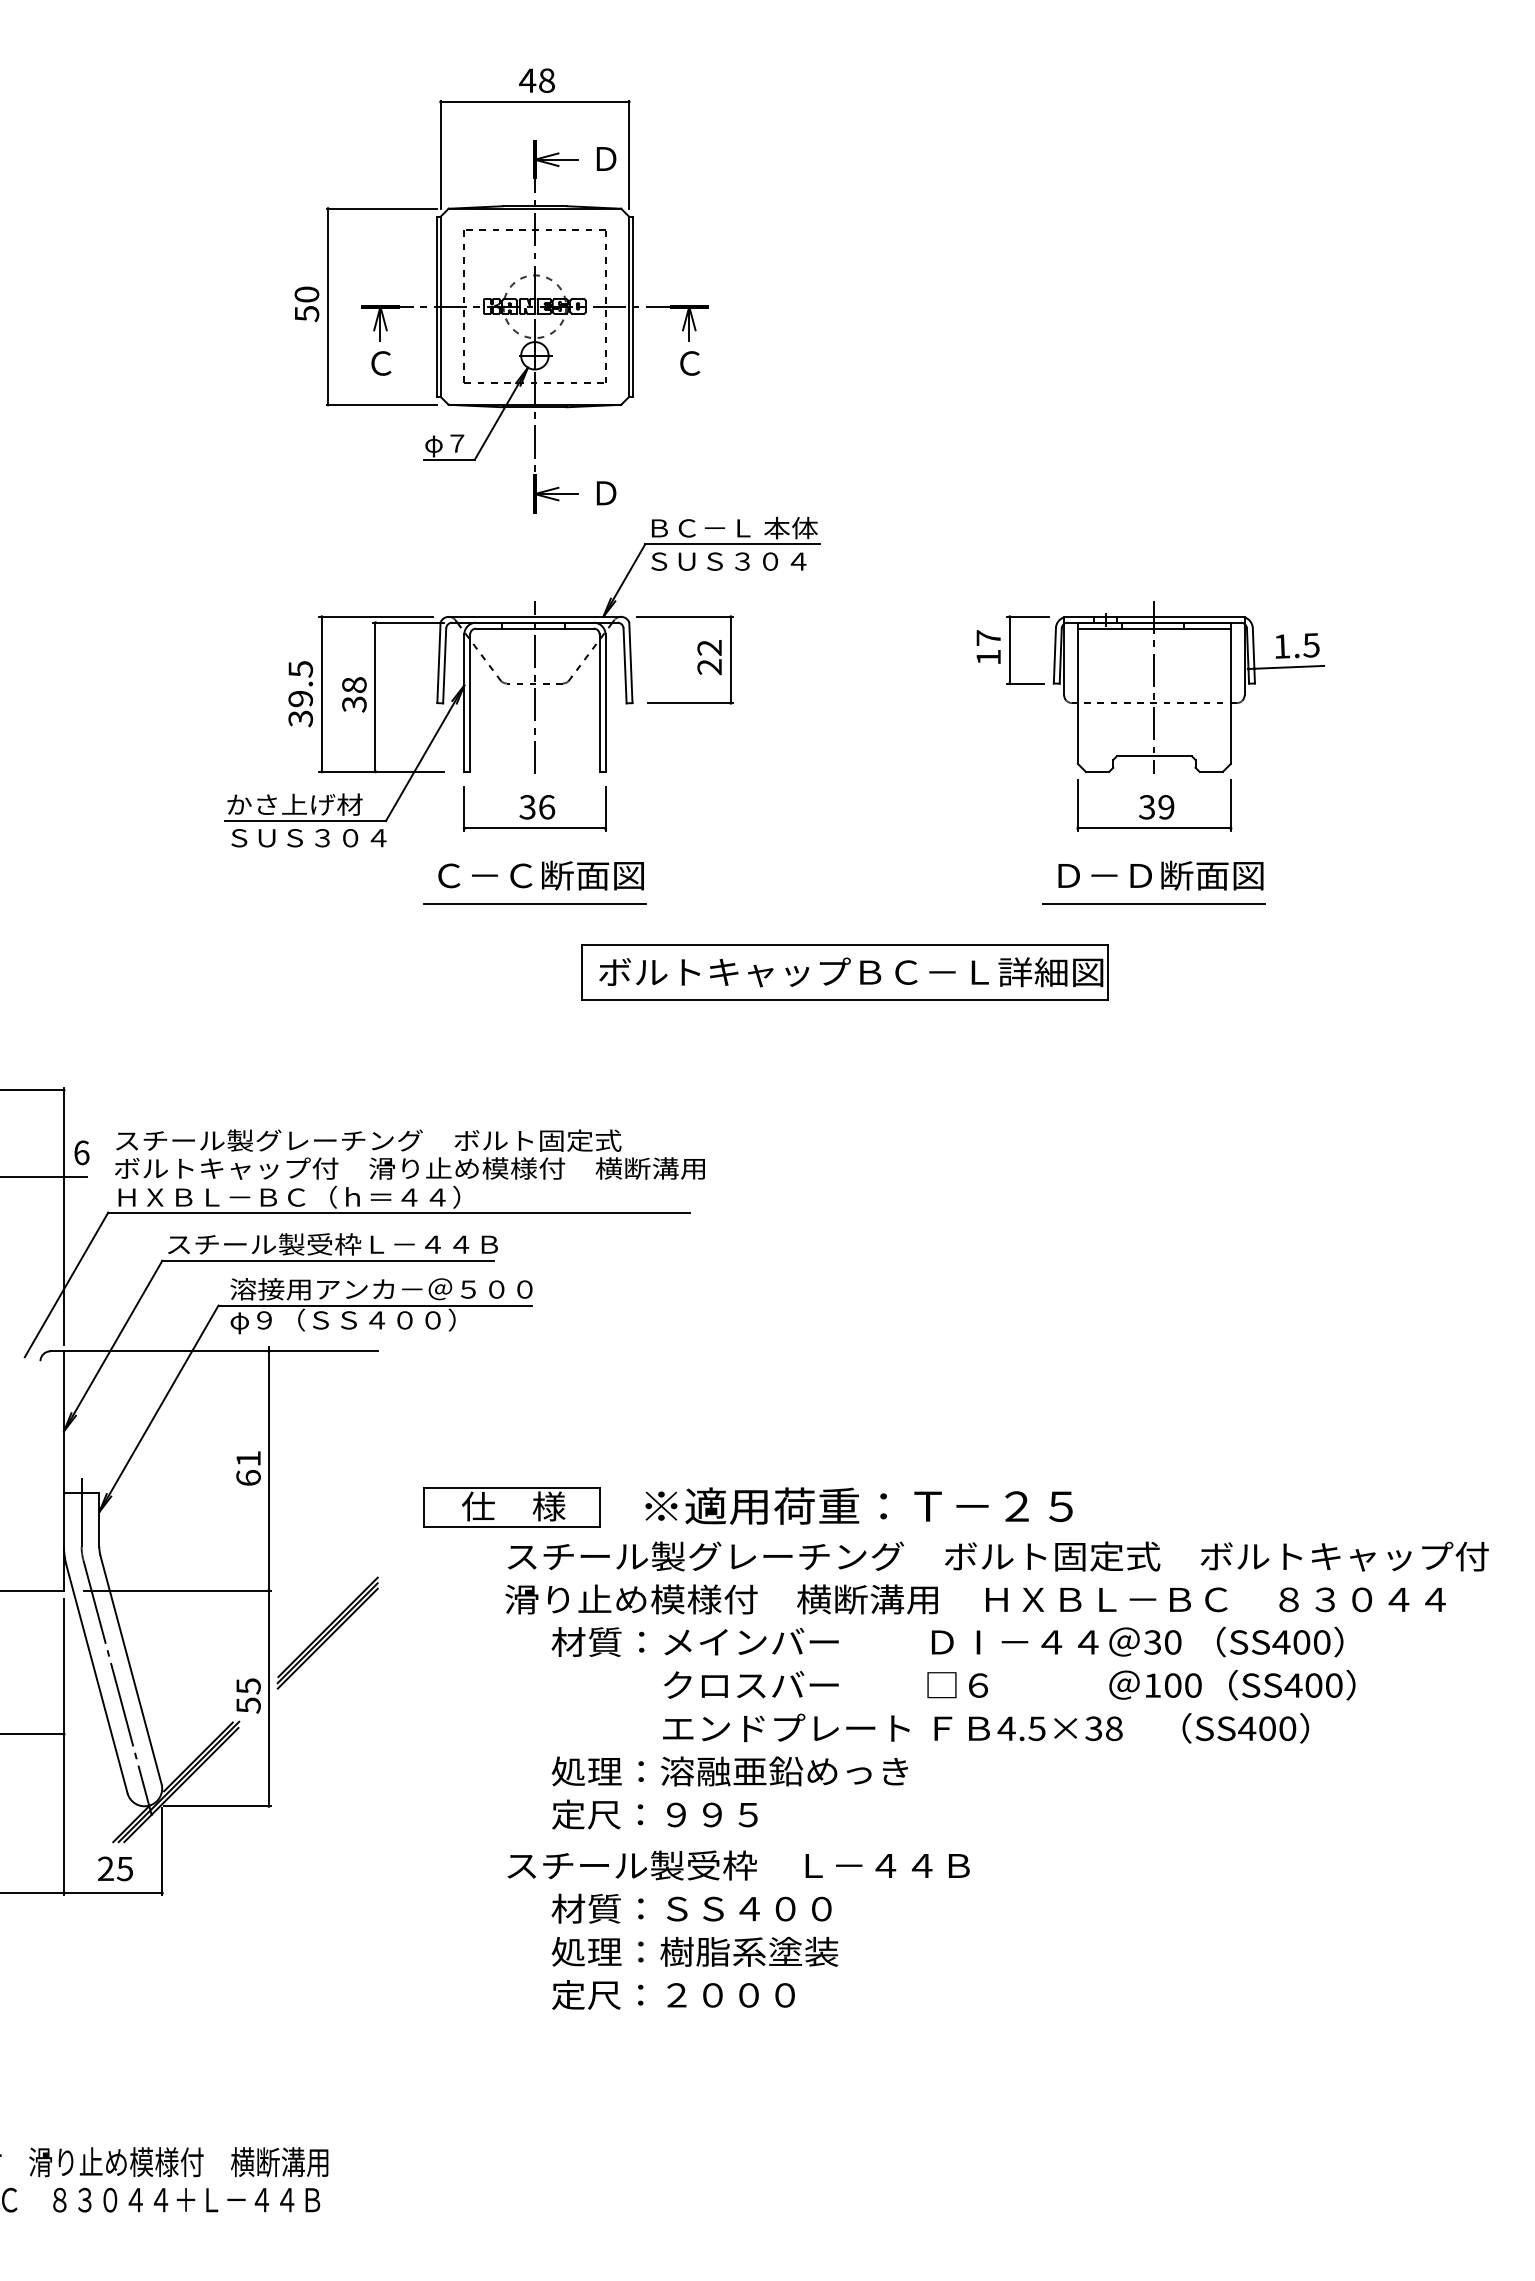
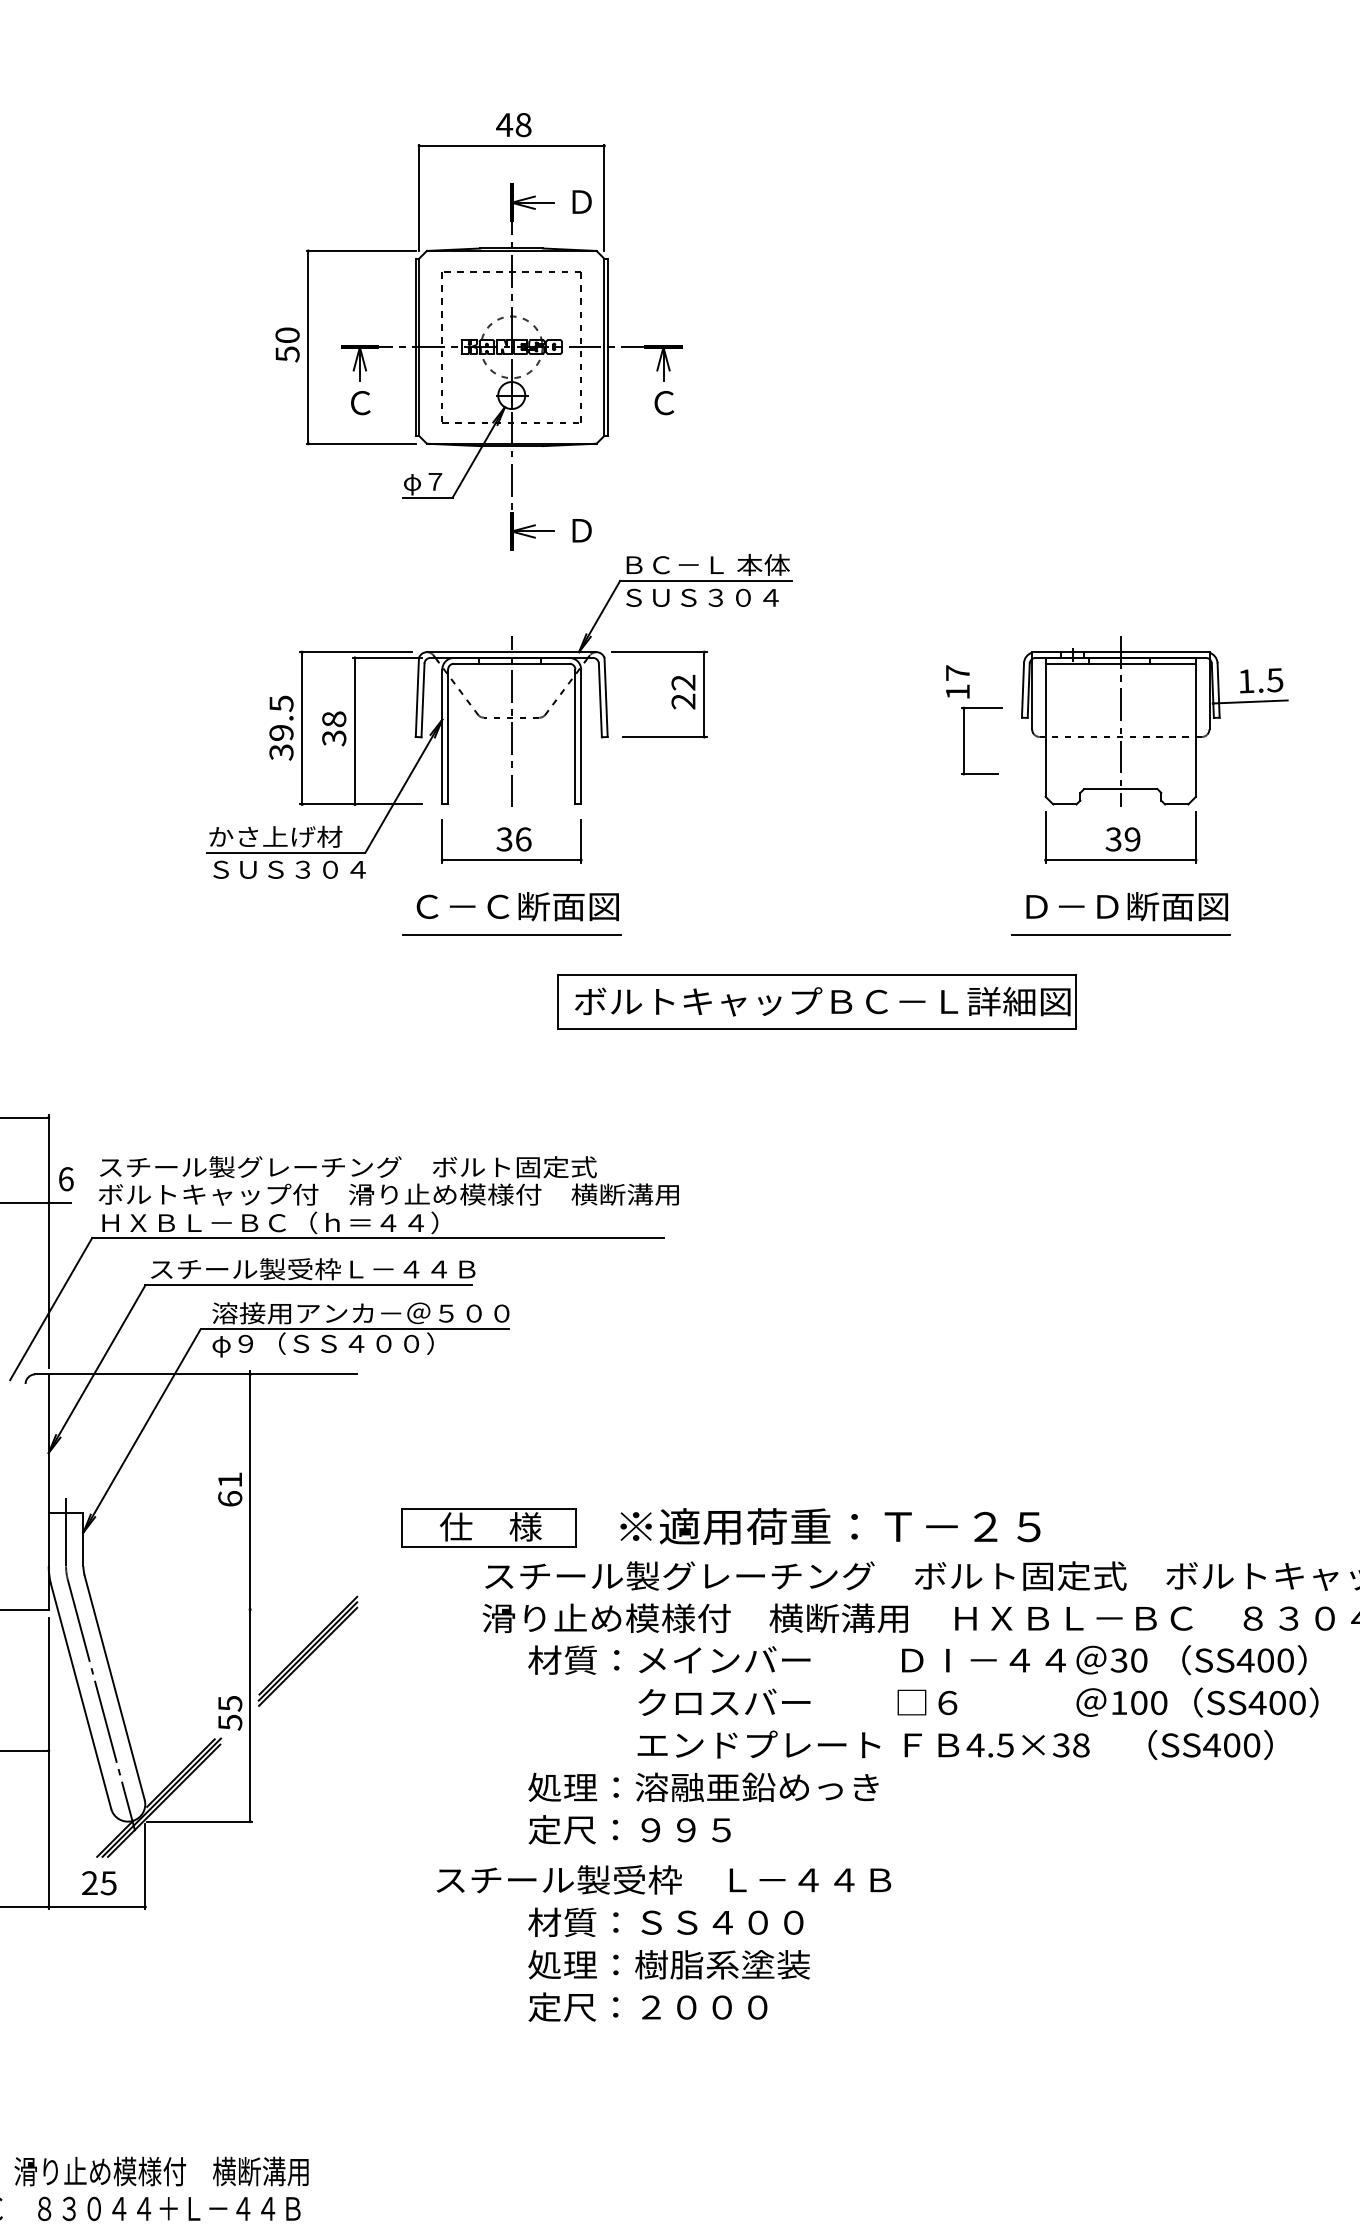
part: (1010, 650) -> (964, 741), moved
line: (177, 1590) -> (160, 1609), removed
text: (738, 1865) -> (663, 1879), moved

